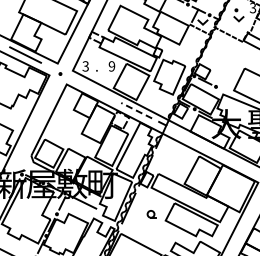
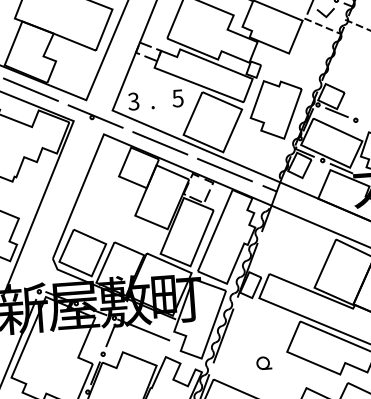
text: (111, 66) -> (177, 98), 9 -> 5
line: (62, 73) -> (95, 116), added
line: (99, 91) -> (159, 142), added
line: (136, 110) -> (224, 169), dashed -> solid
part: (151, 214) -> (263, 363), moved

